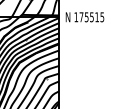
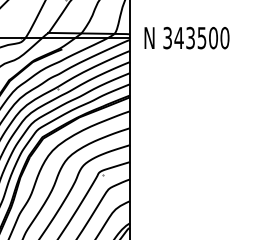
text: (89, 17) -> (196, 38), 175515 -> 343500

